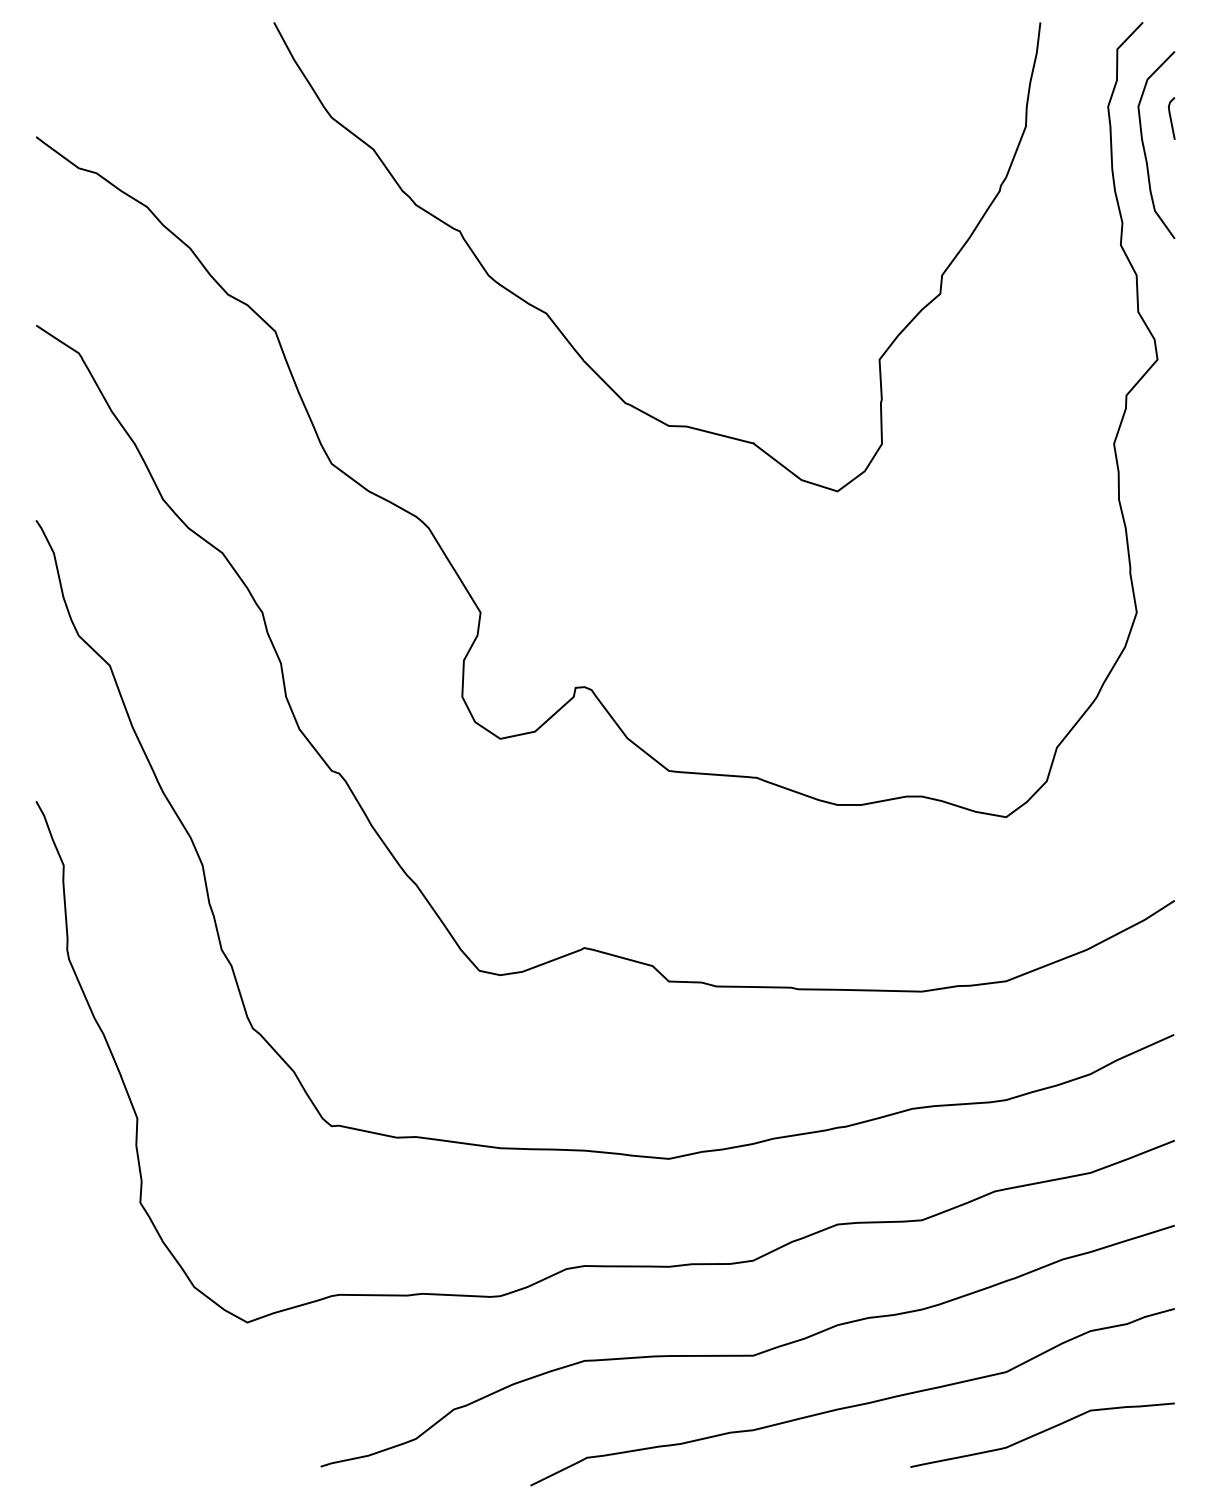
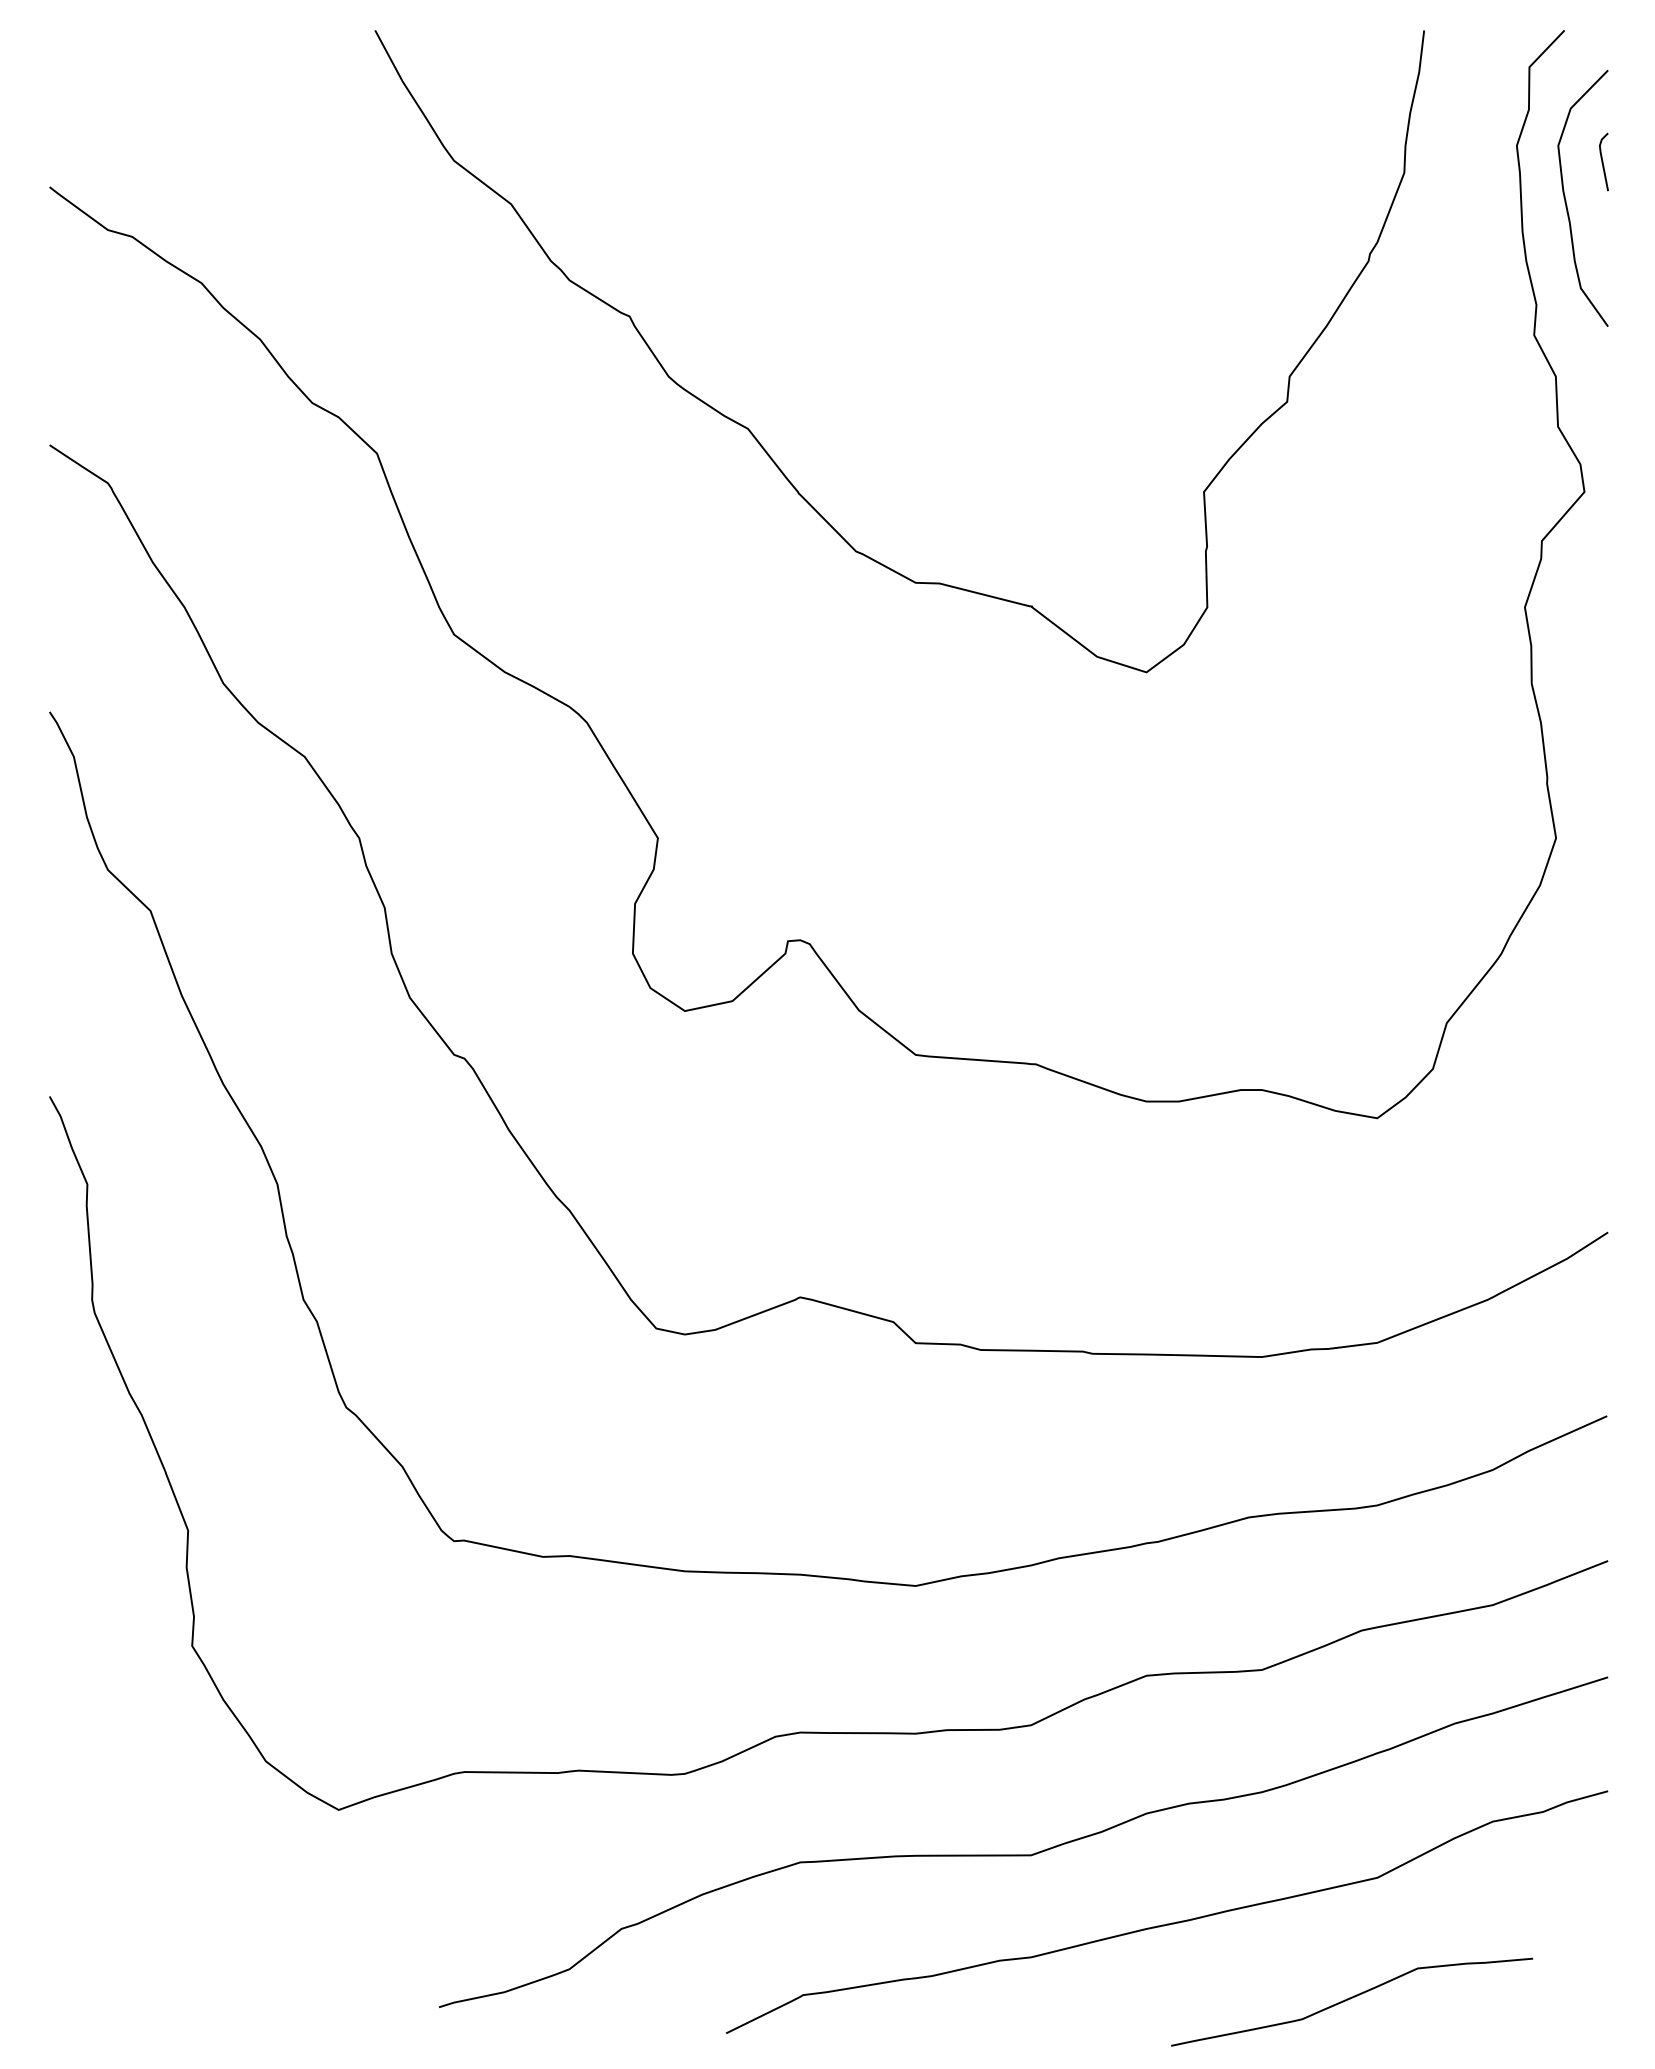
curve: (1041, 1433) -> (1350, 1999), moved

